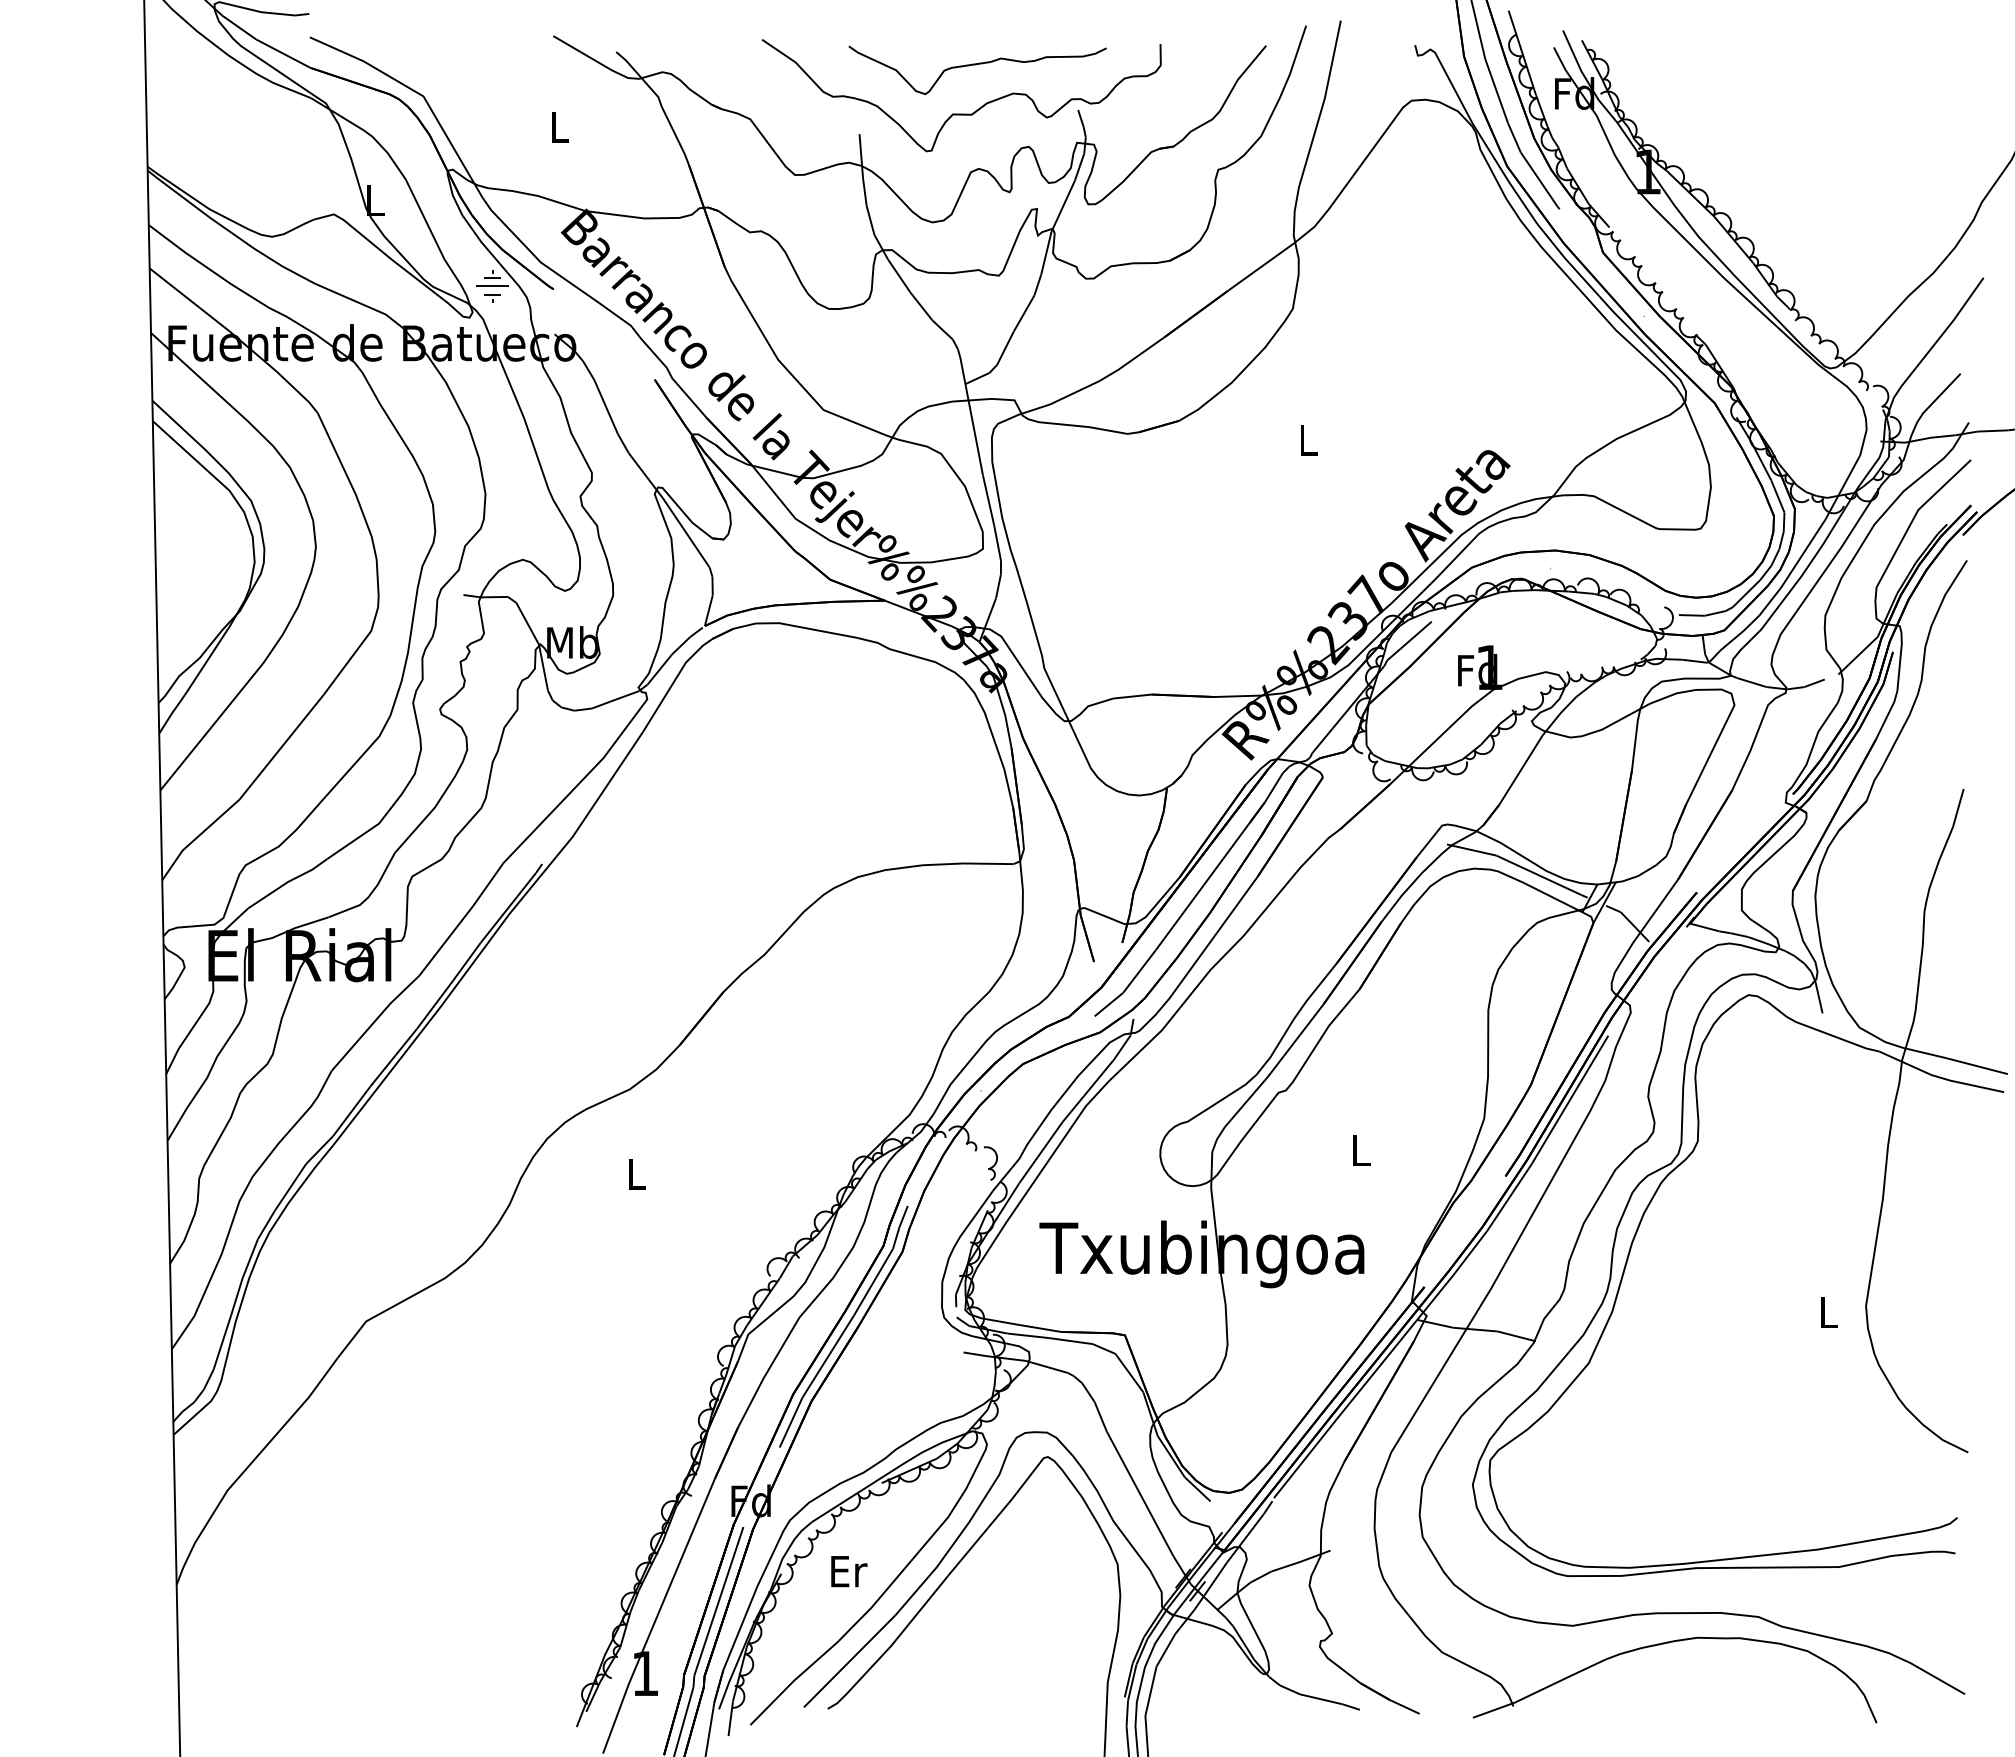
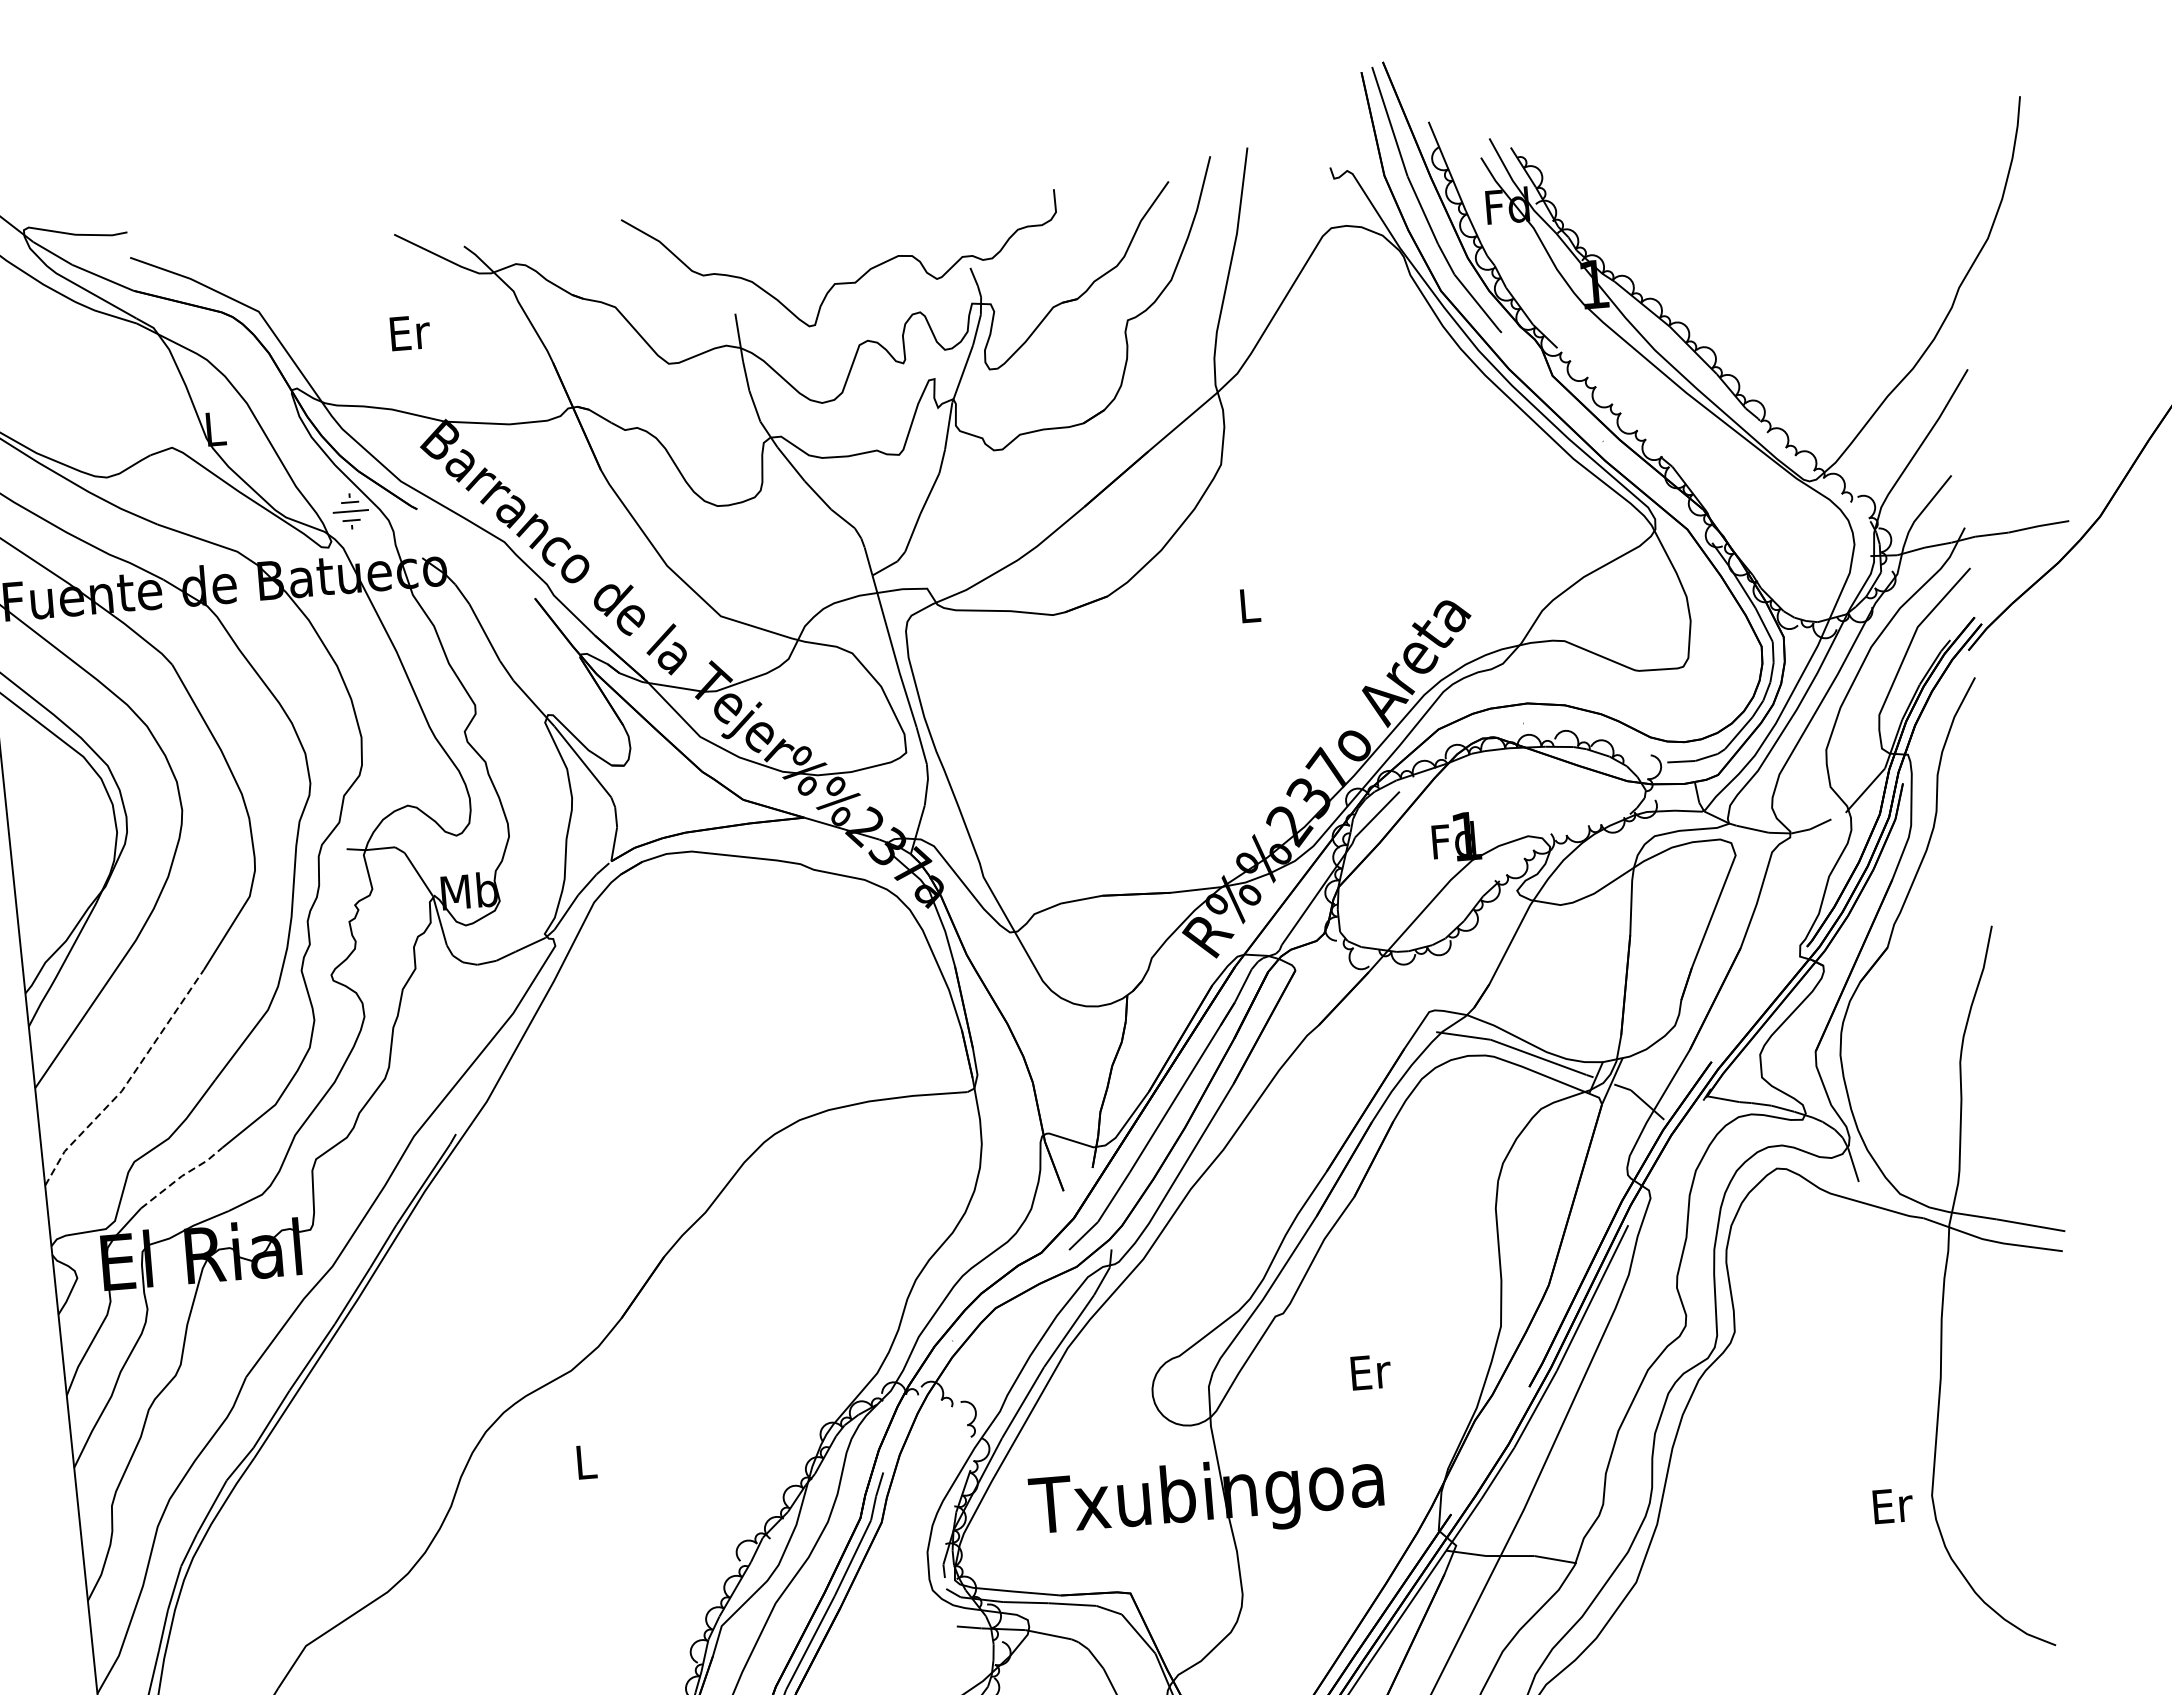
curve: (975, 65) -> (855, 228), removed
text: (560, 126) -> (410, 332), L -> Er
line: (245, 791) -> (127, 1081), solid -> dashed
line: (288, 881) -> (182, 1175), solid -> dashed
text: (1362, 1150) -> (1371, 1371), L -> Er
text: (1829, 1312) -> (1892, 1505), L -> Er

